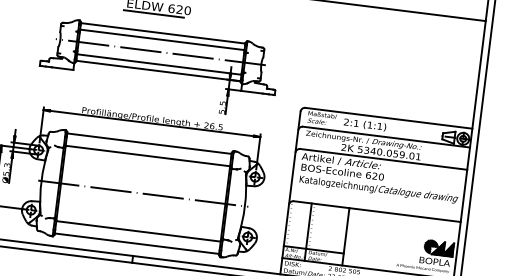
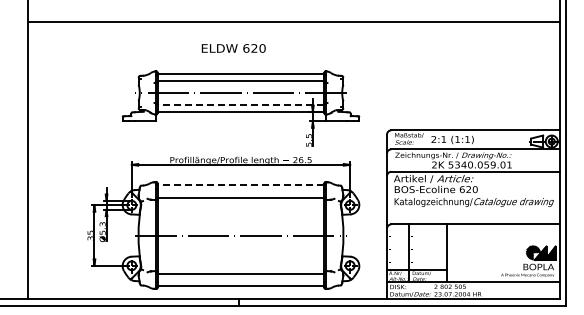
line: (154, 13) -> (229, 55), removed
line: (159, 64) -> (241, 105), solid -> dashed
line: (149, 144) -> (241, 185), solid -> dashed

